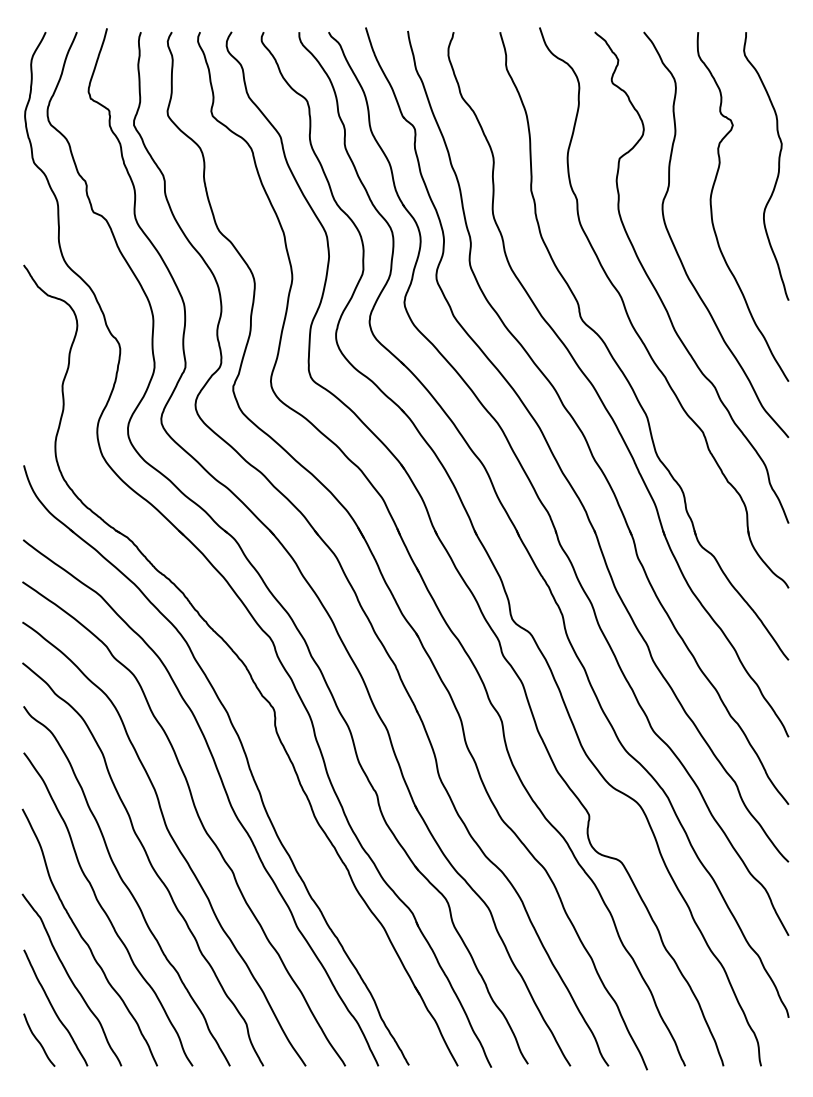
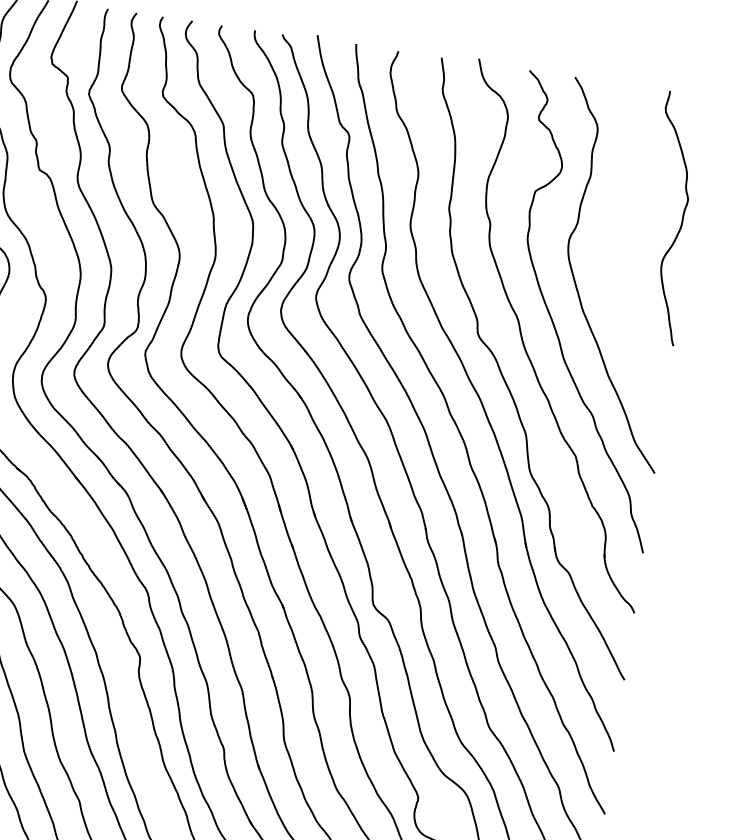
curve: (712, 208) -> (615, 250), removed

